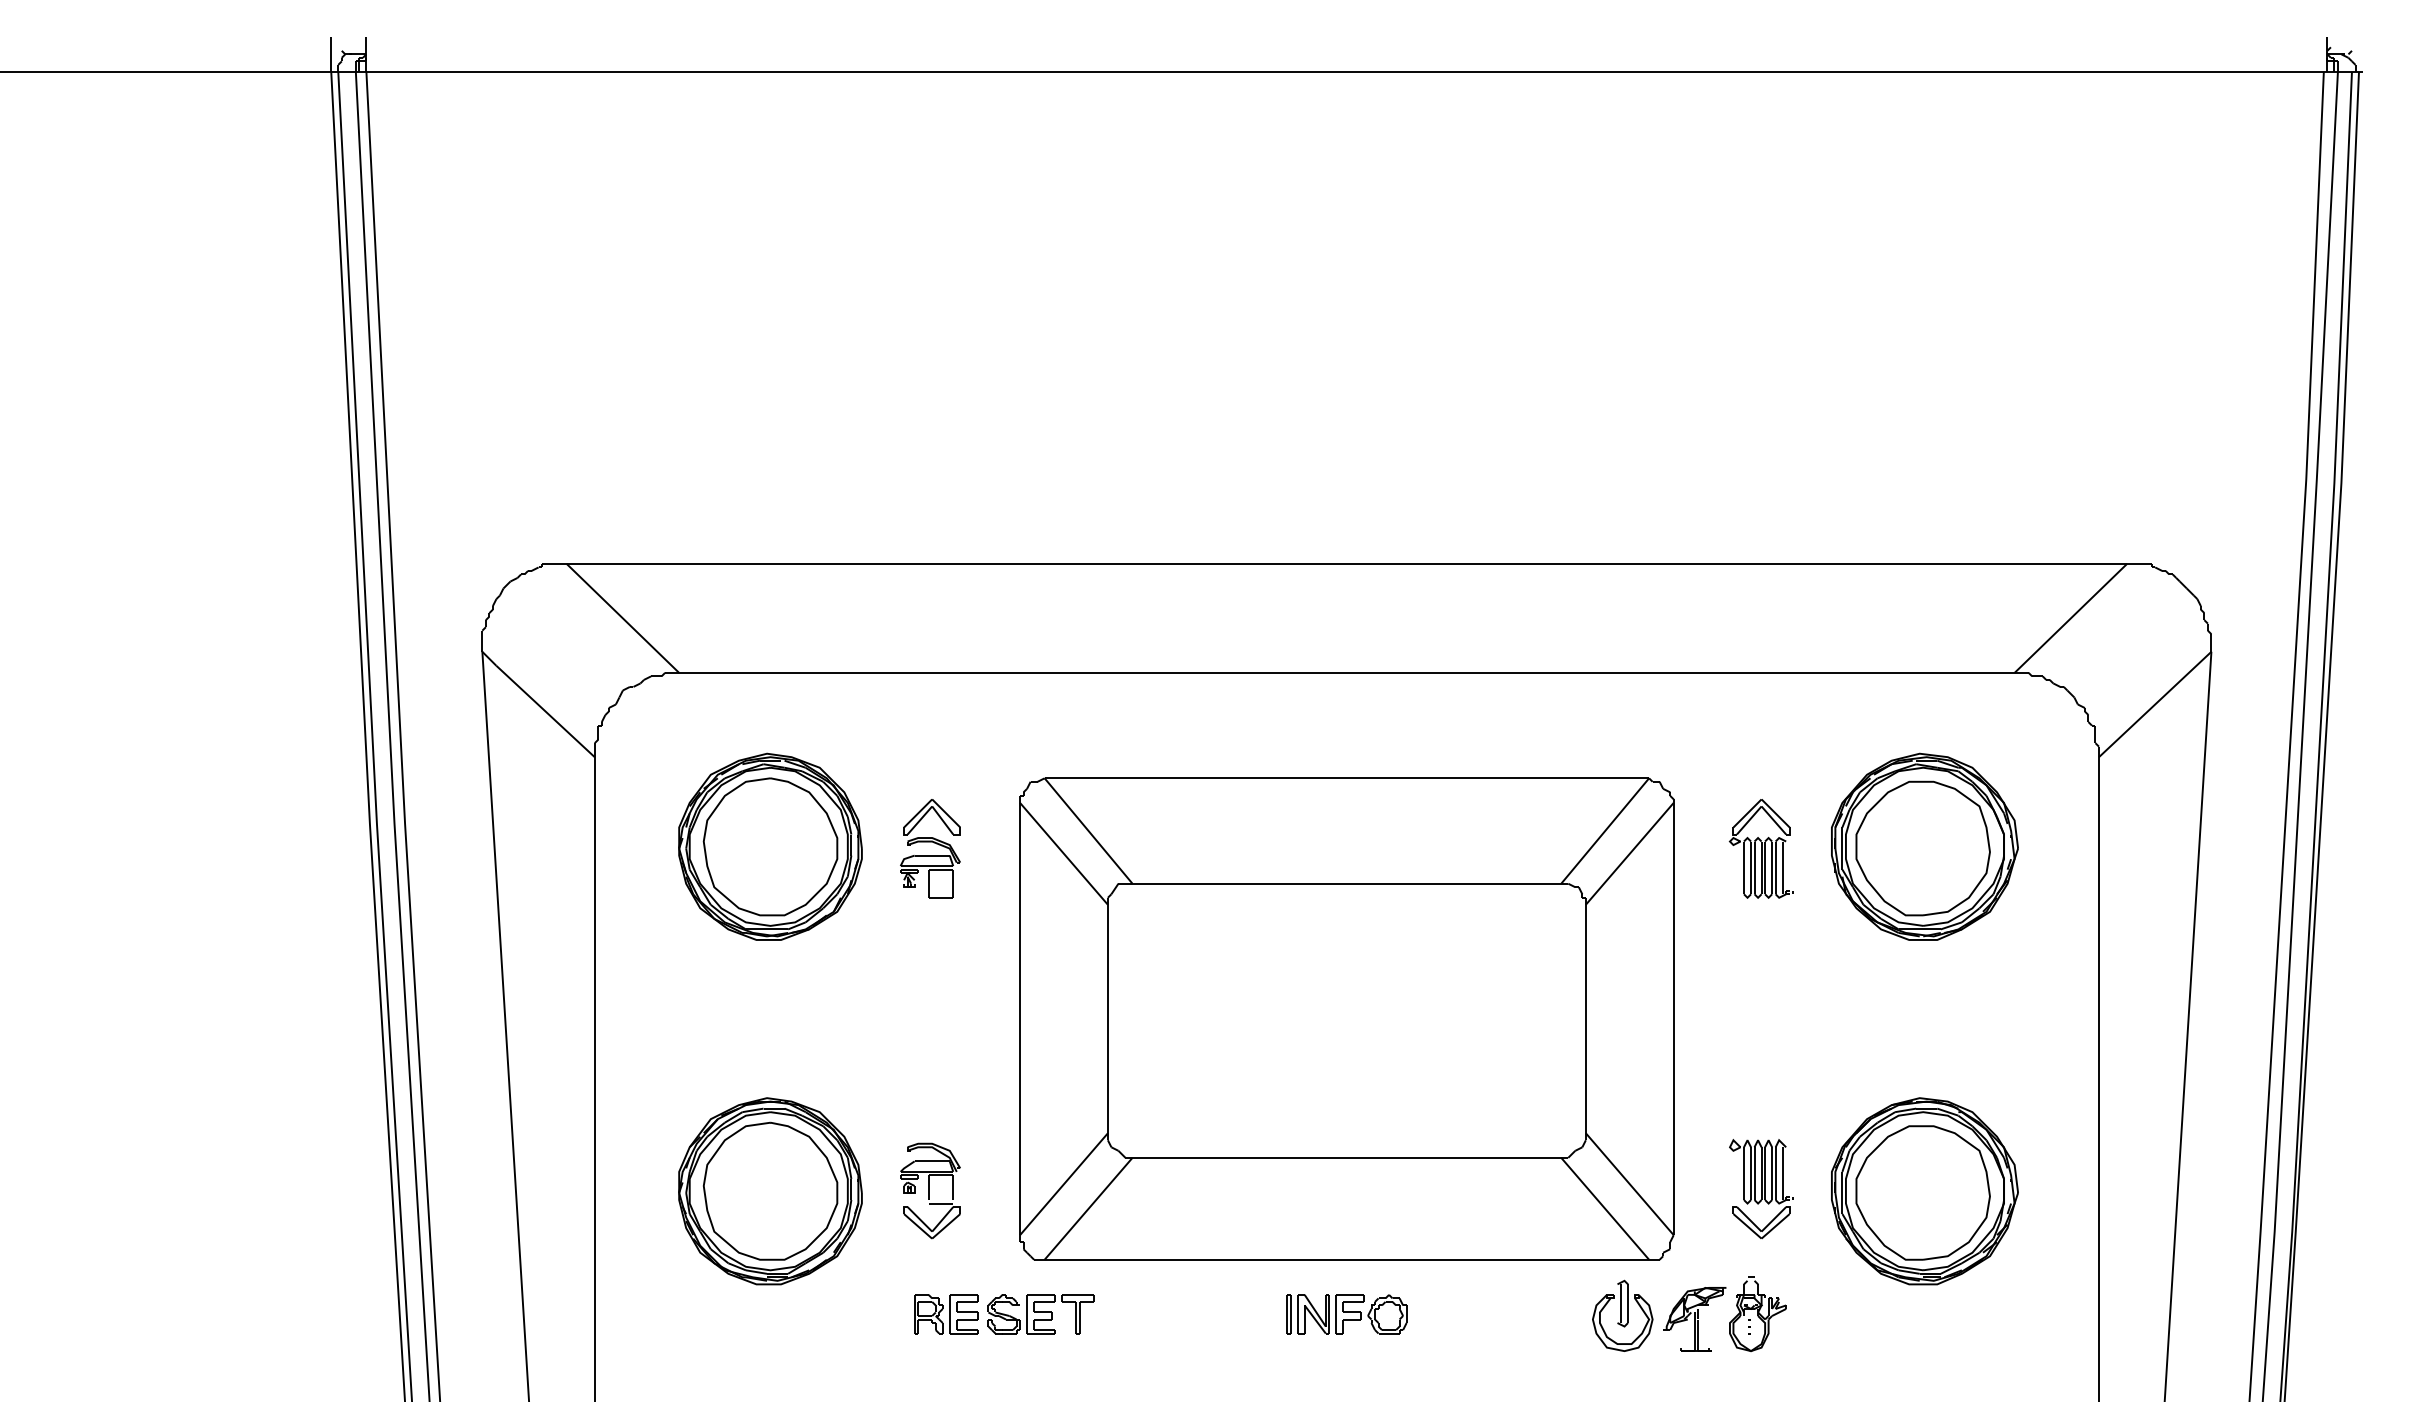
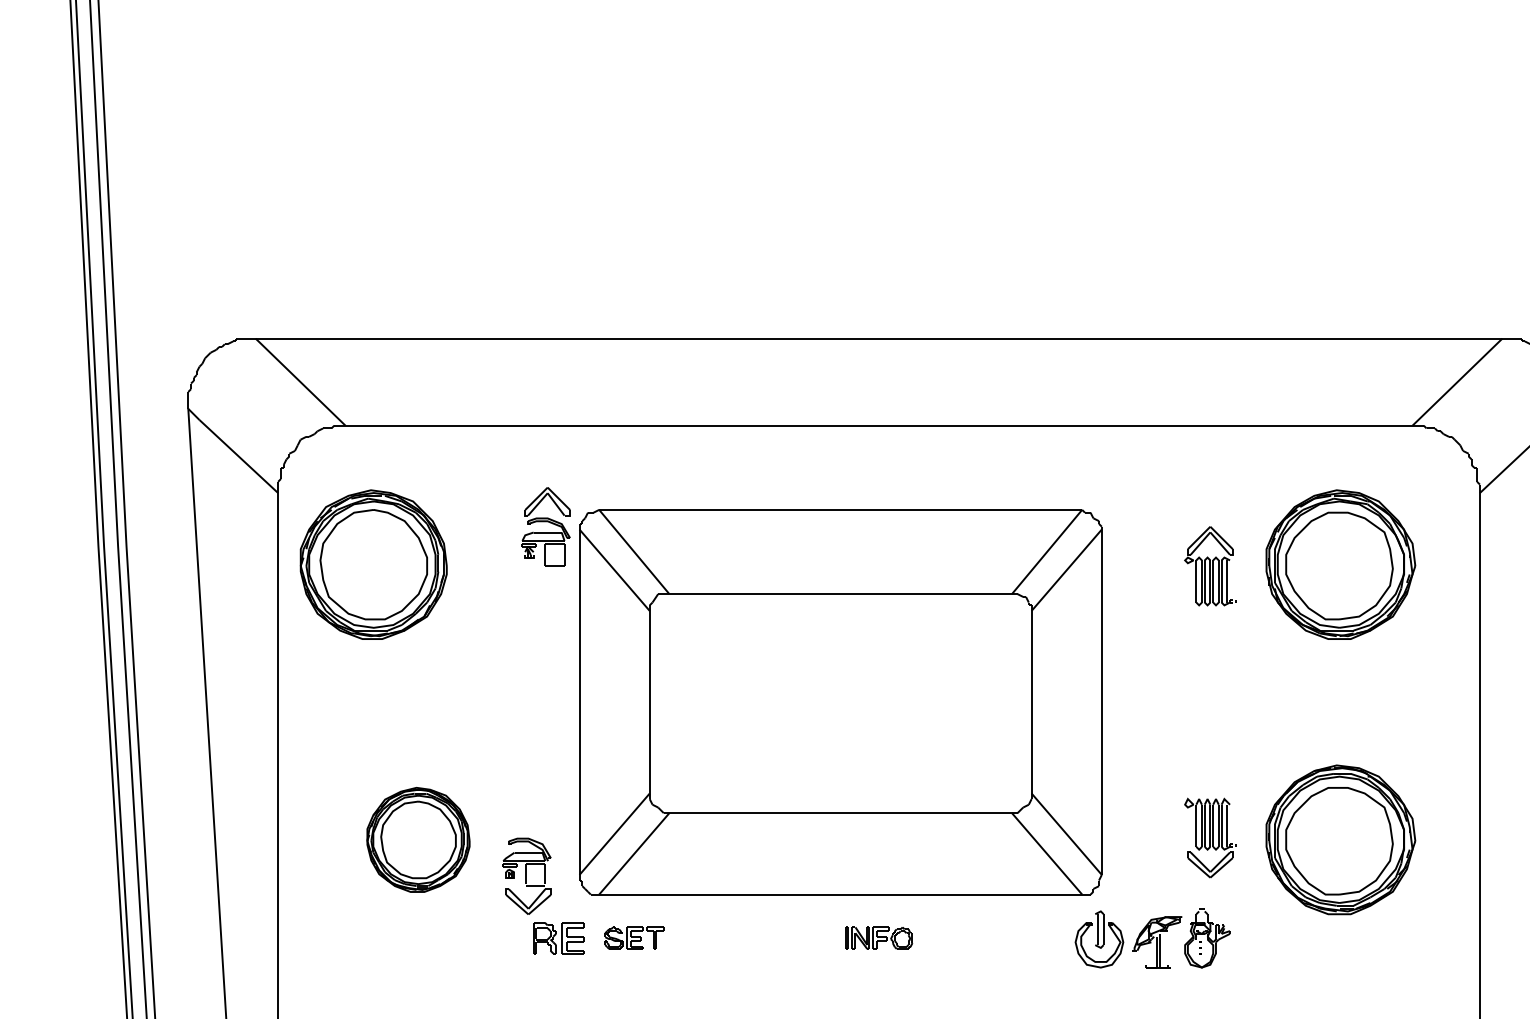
part: (770, 846) -> (373, 564), moved
part: (930, 848) -> (546, 526), moved
part: (1346, 1018) -> (840, 701), moved
part: (930, 1190) -> (527, 875), moved
part: (770, 1191) -> (418, 840), size x0.7
part: (1040, 1314) -> (634, 938), size x0.7
part: (1346, 1314) -> (878, 938), size x0.7

